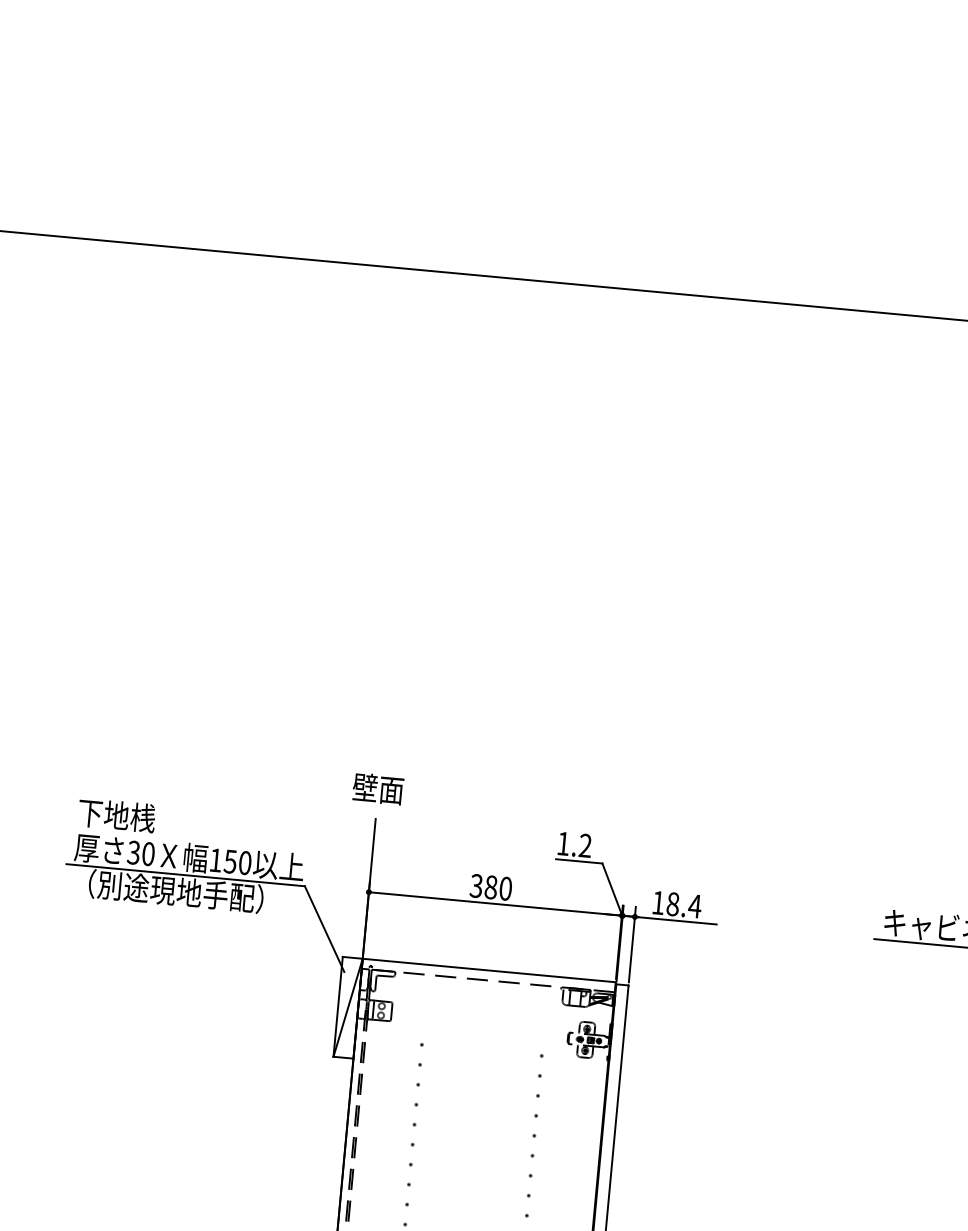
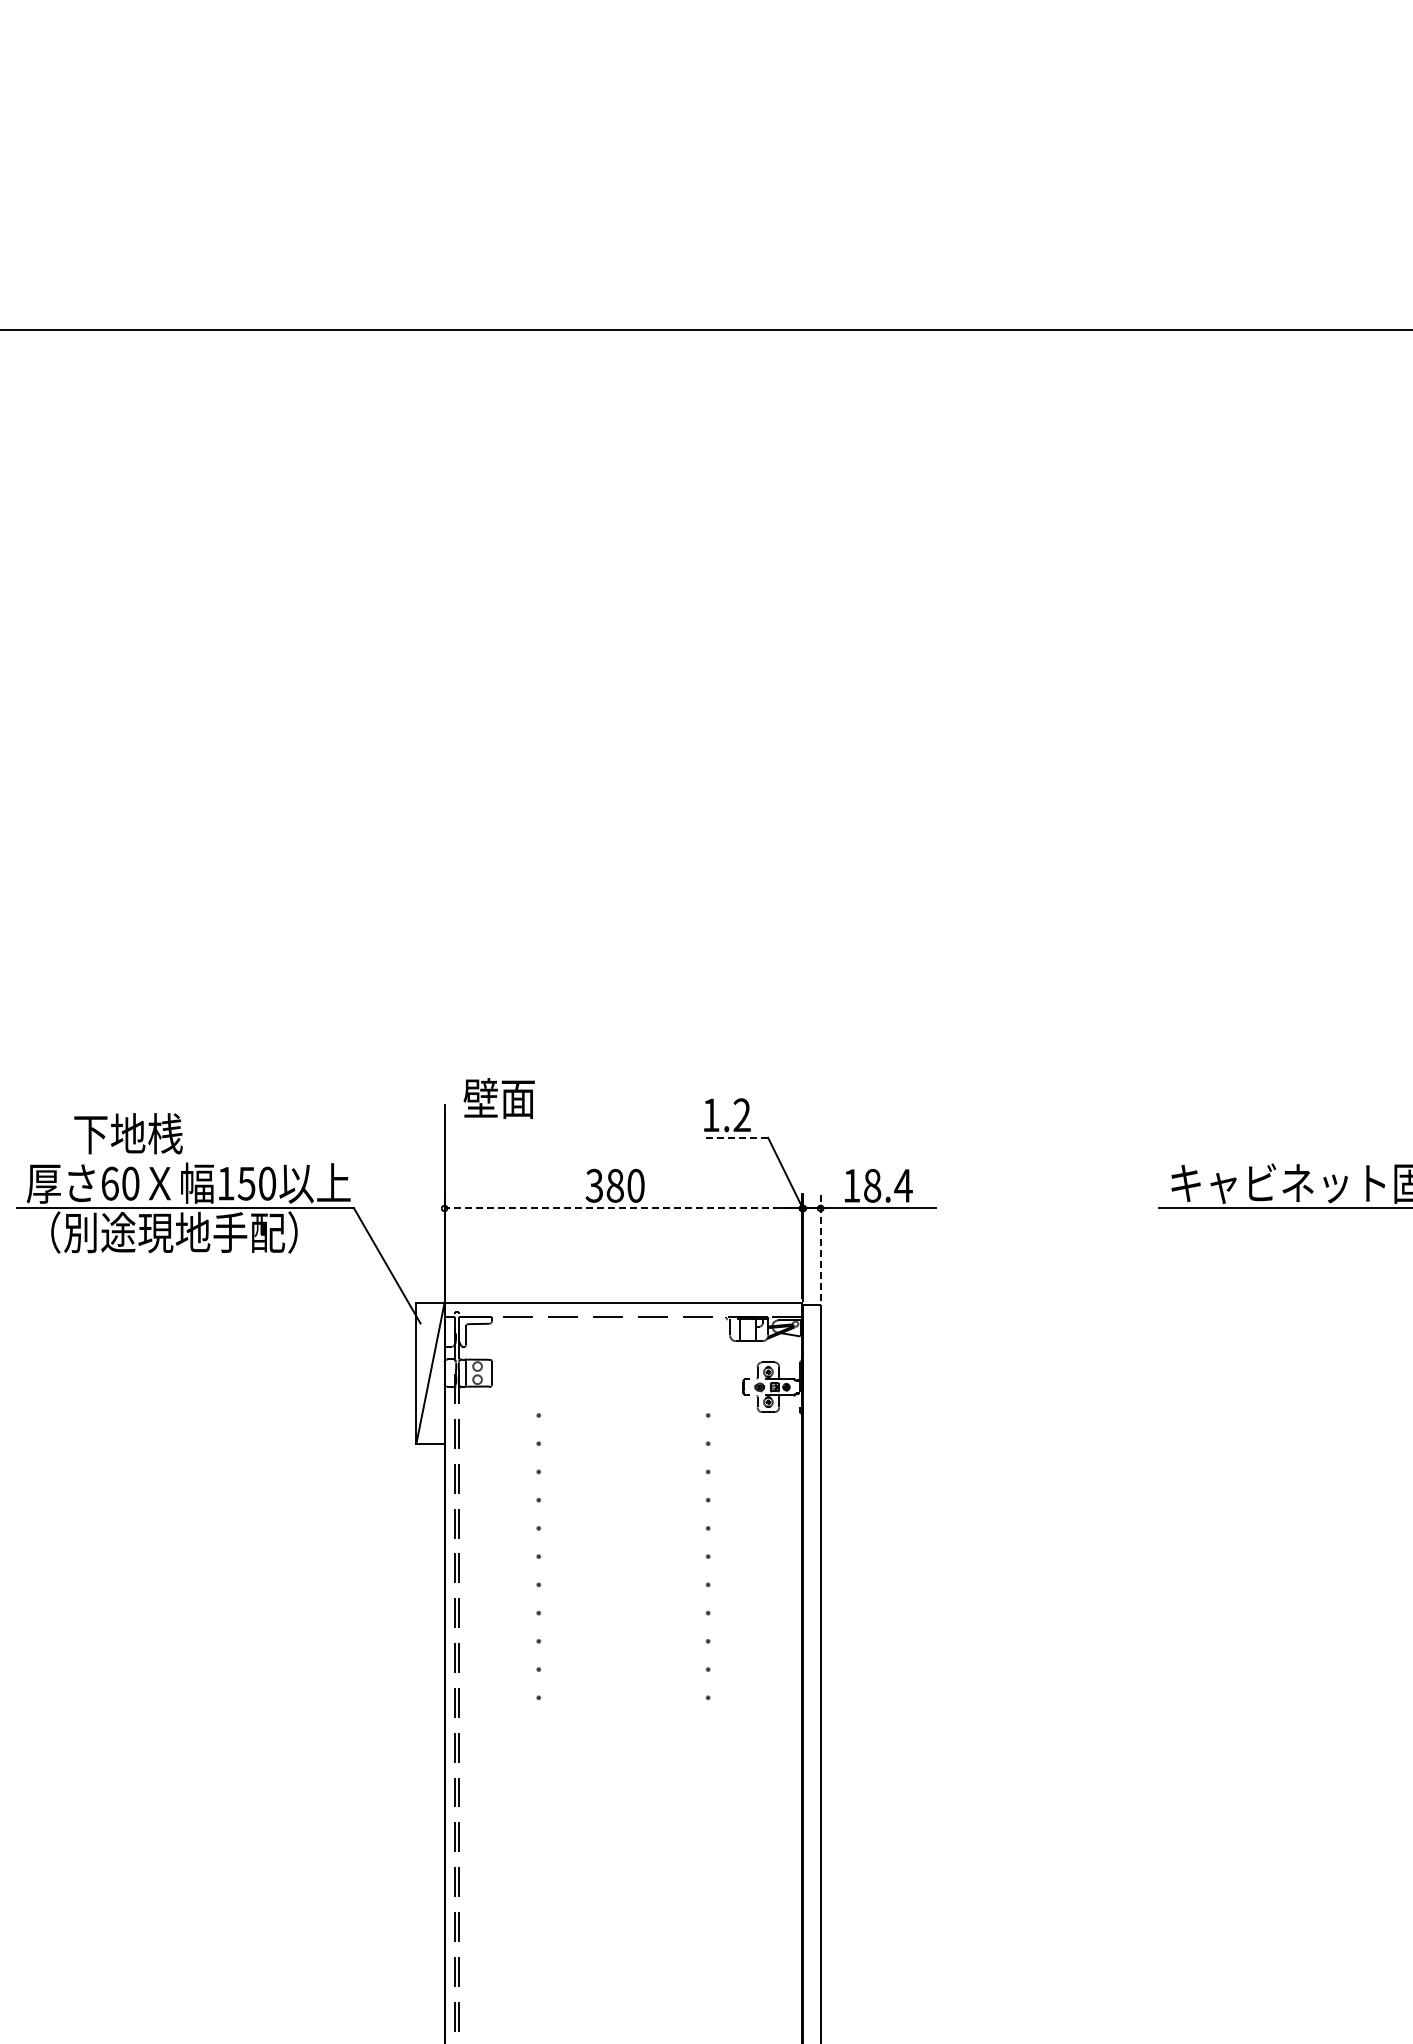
text: (377, 788) -> (498, 1098), moved
text: (116, 815) -> (128, 1133), moved
text: (133, 852) -> (109, 1183), 30 -> 60
line: (579, 861) -> (735, 1137), solid -> dashed
line: (495, 903) -> (623, 1208), solid -> dashed
line: (632, 944) -> (820, 1247), solid -> dashed

